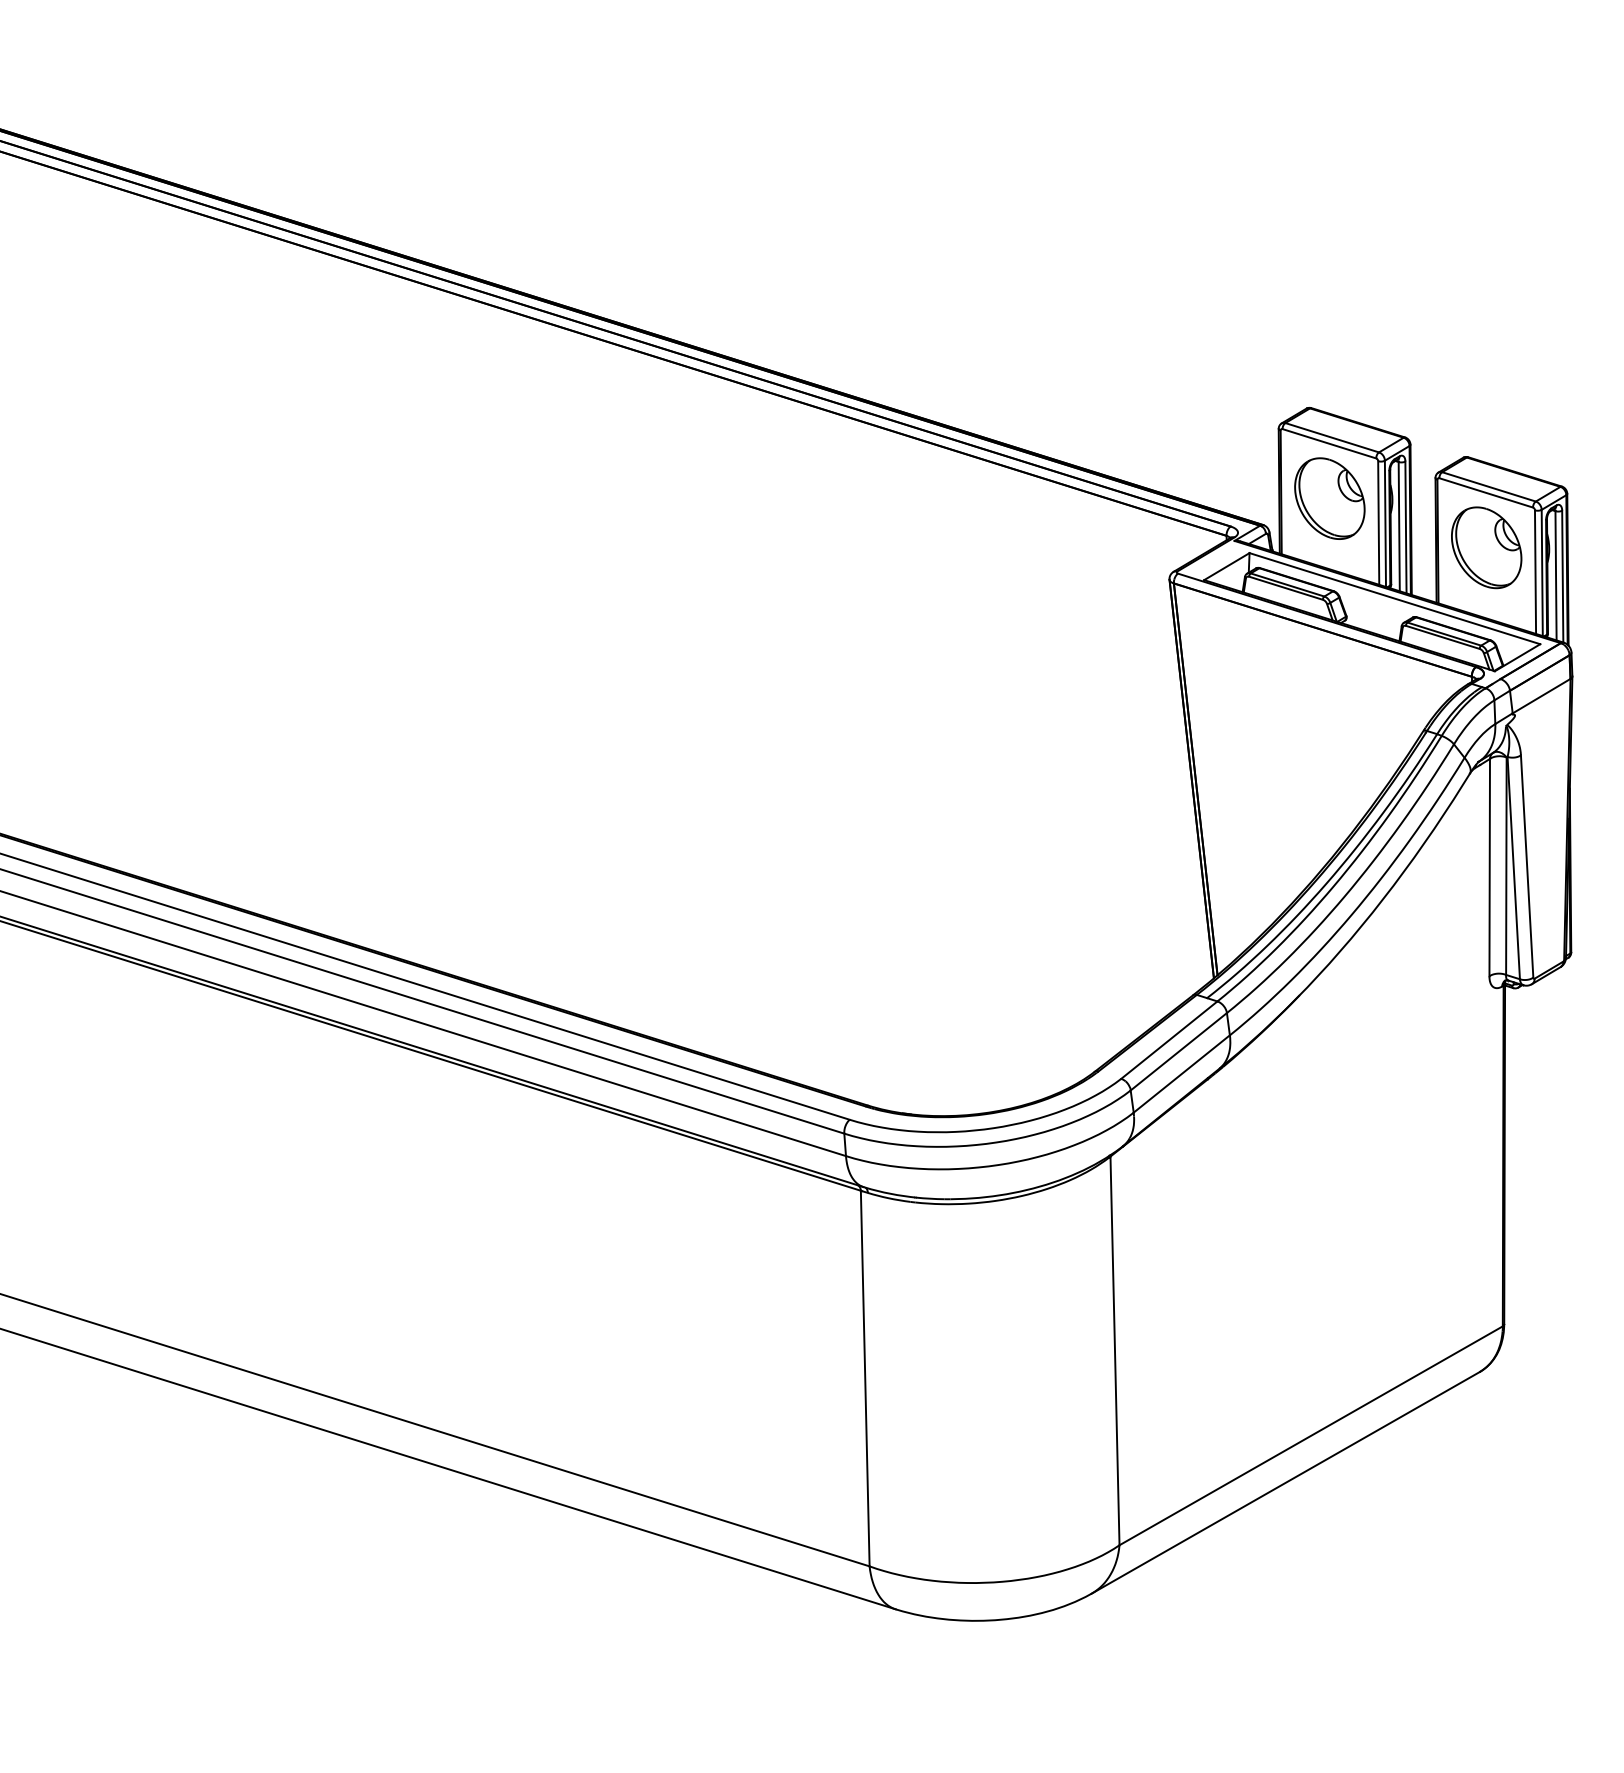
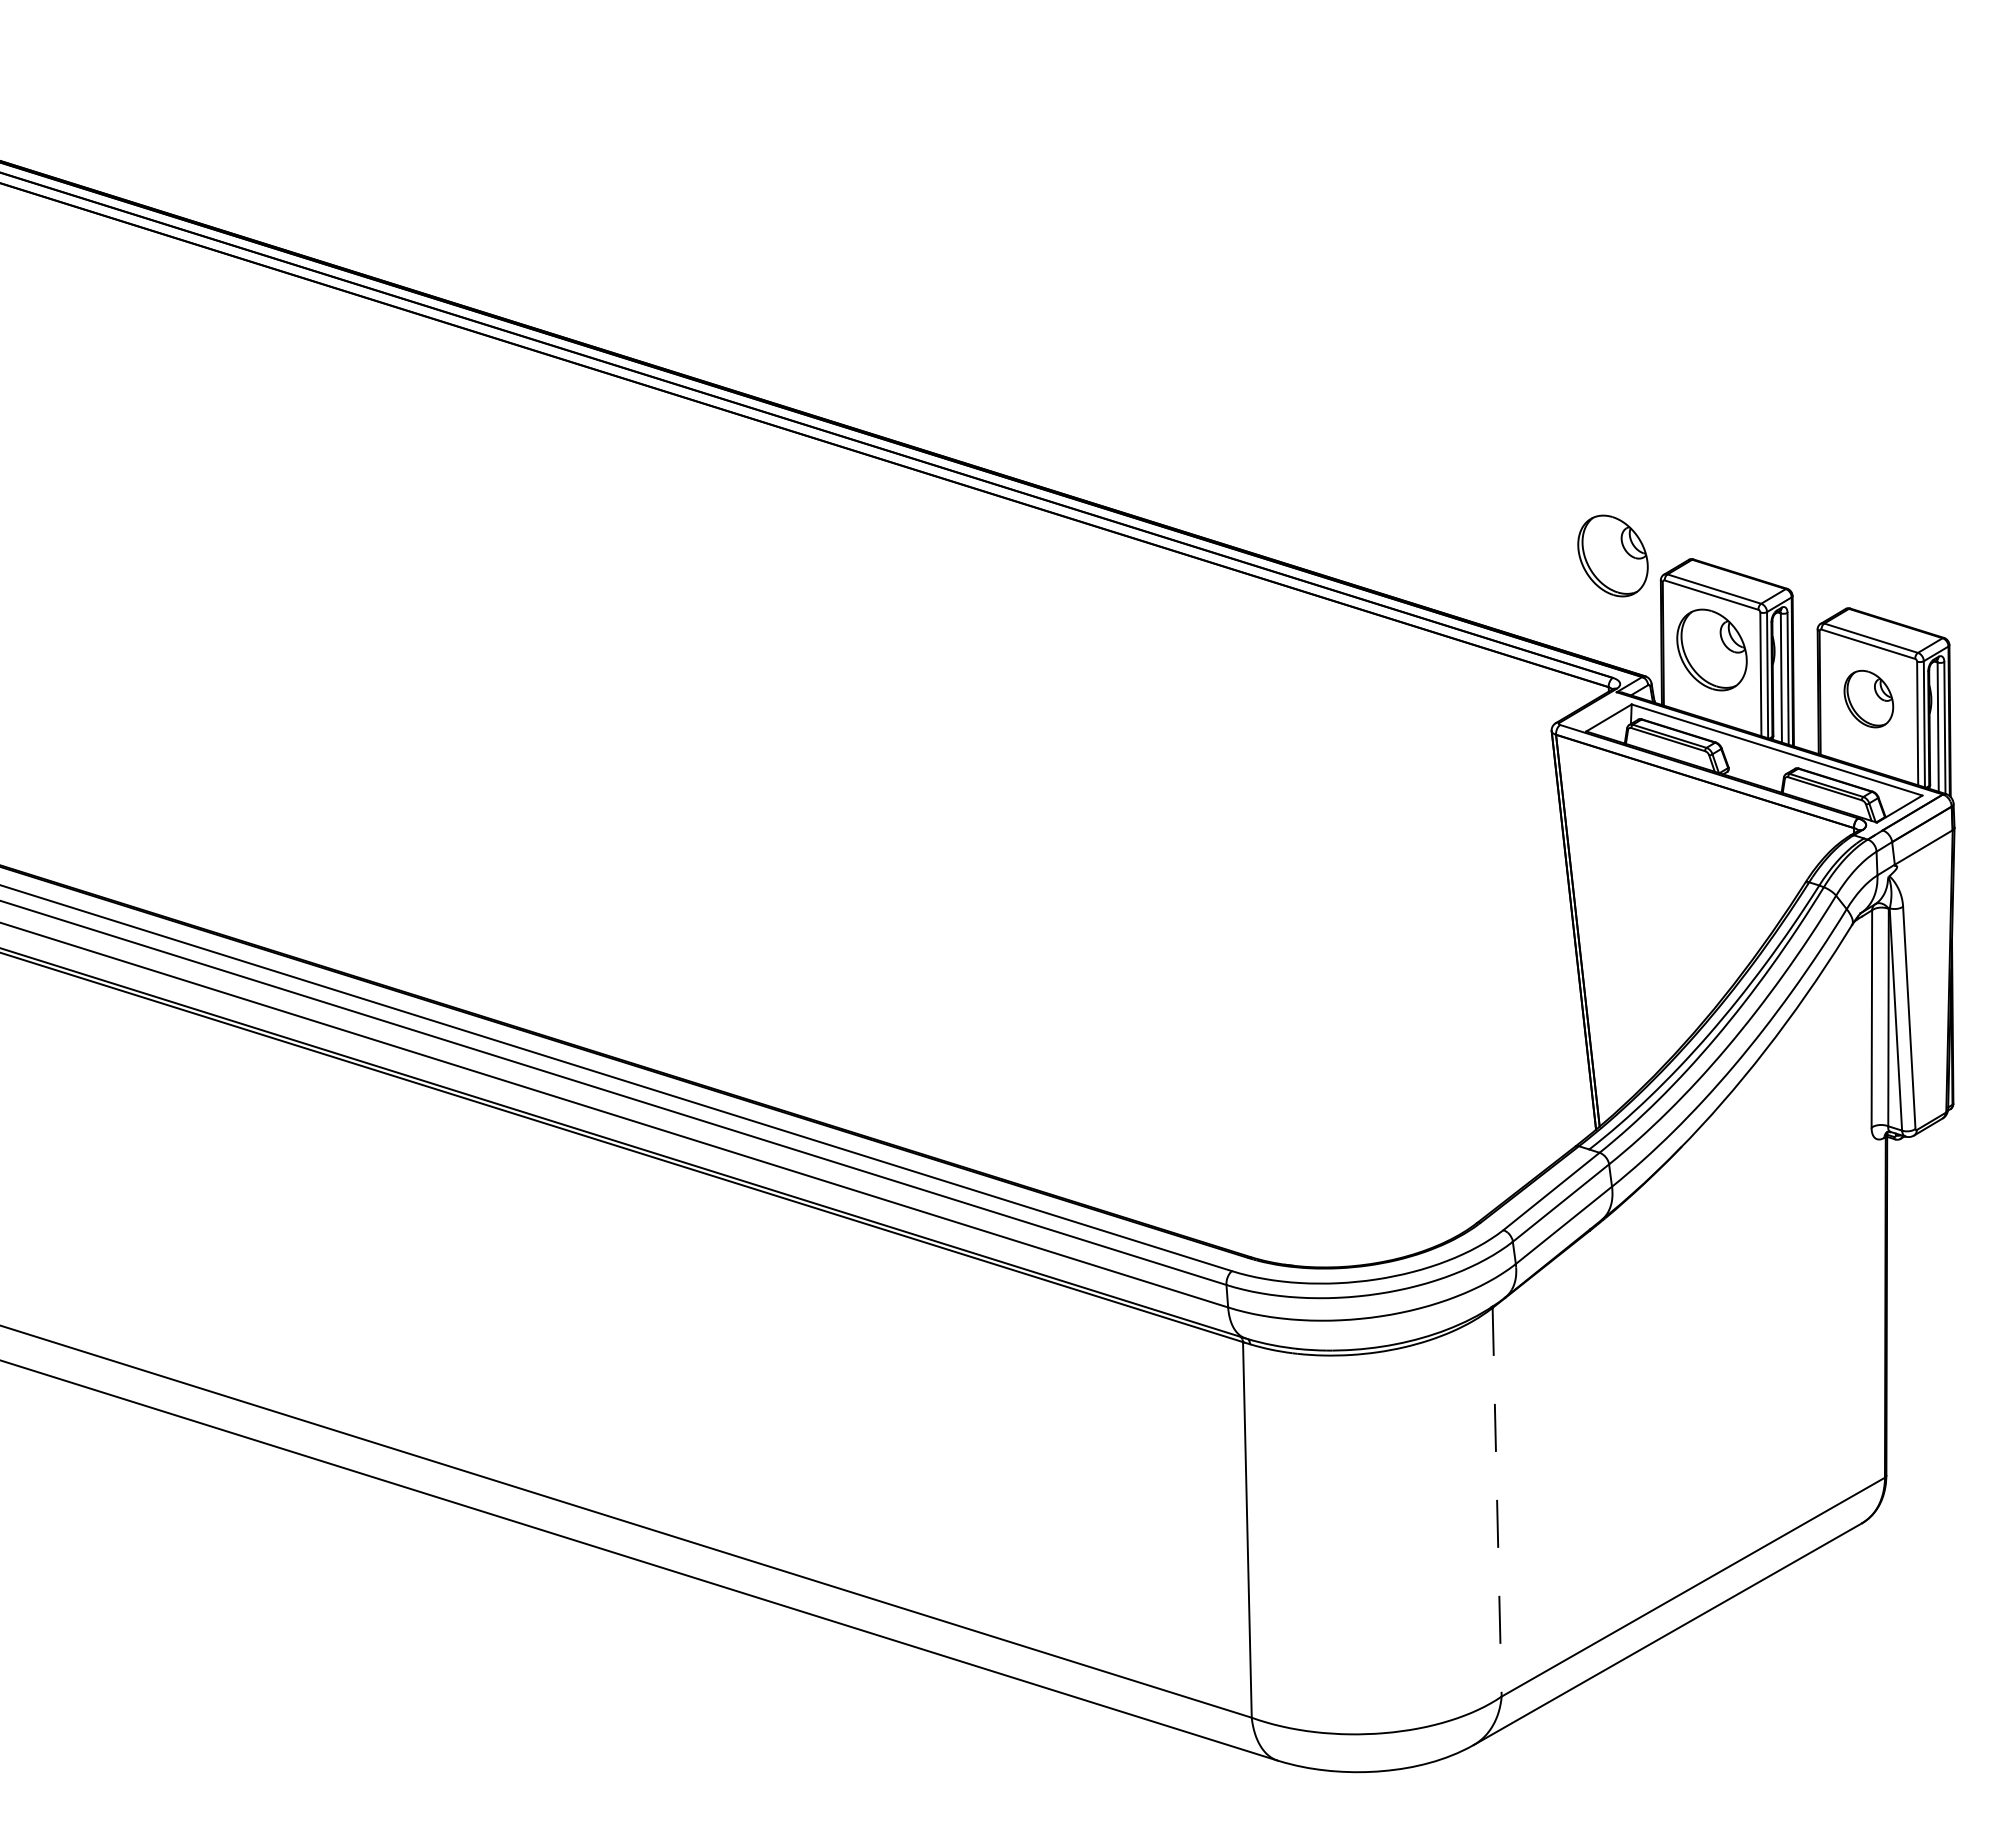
part: (1230, 404) -> (1612, 555), added
part: (1486, 547) -> (1868, 698), size x0.7
line: (1115, 1351) -> (1497, 1502), solid -> dashed

